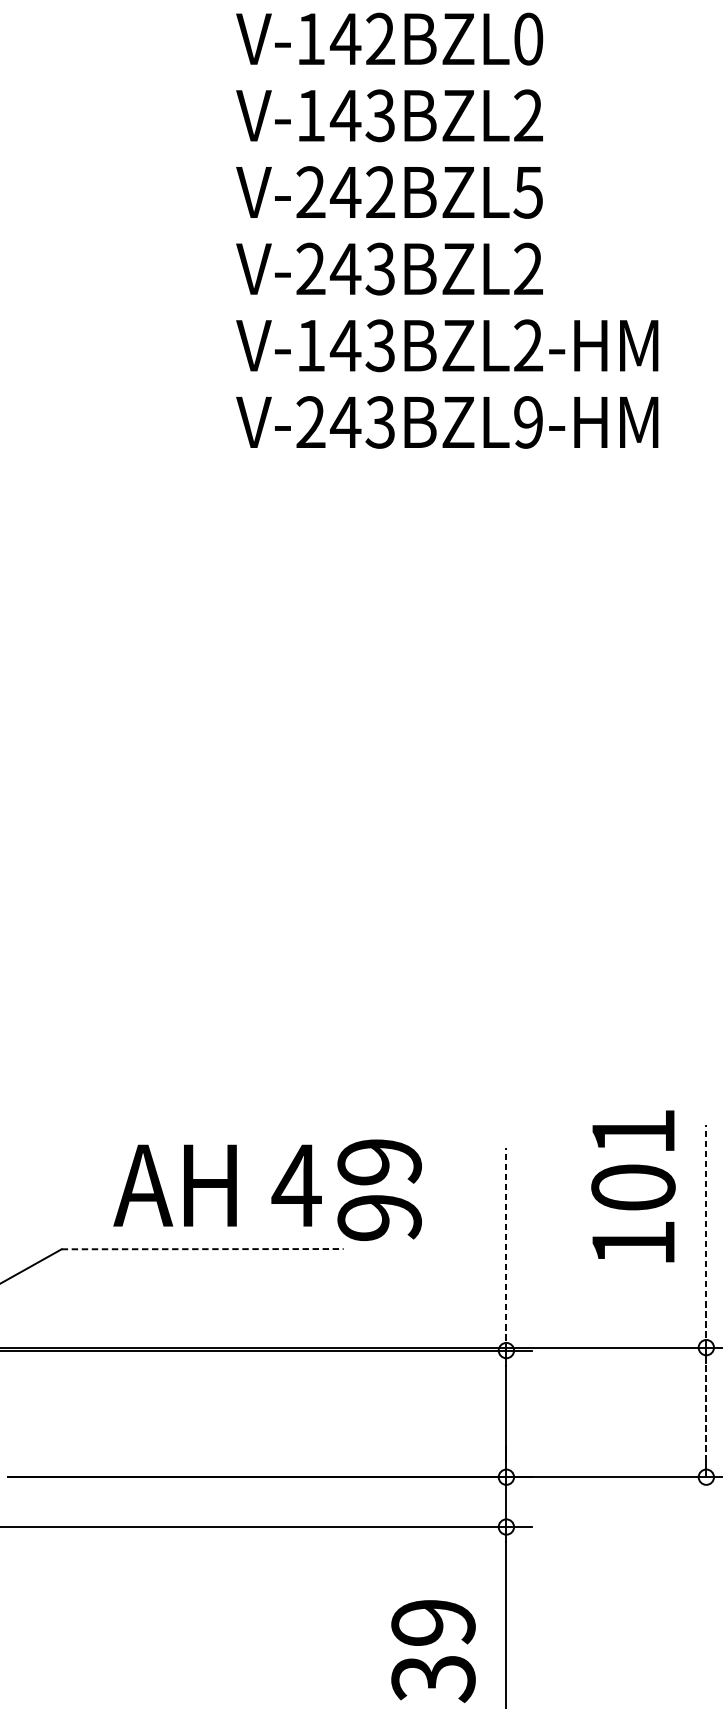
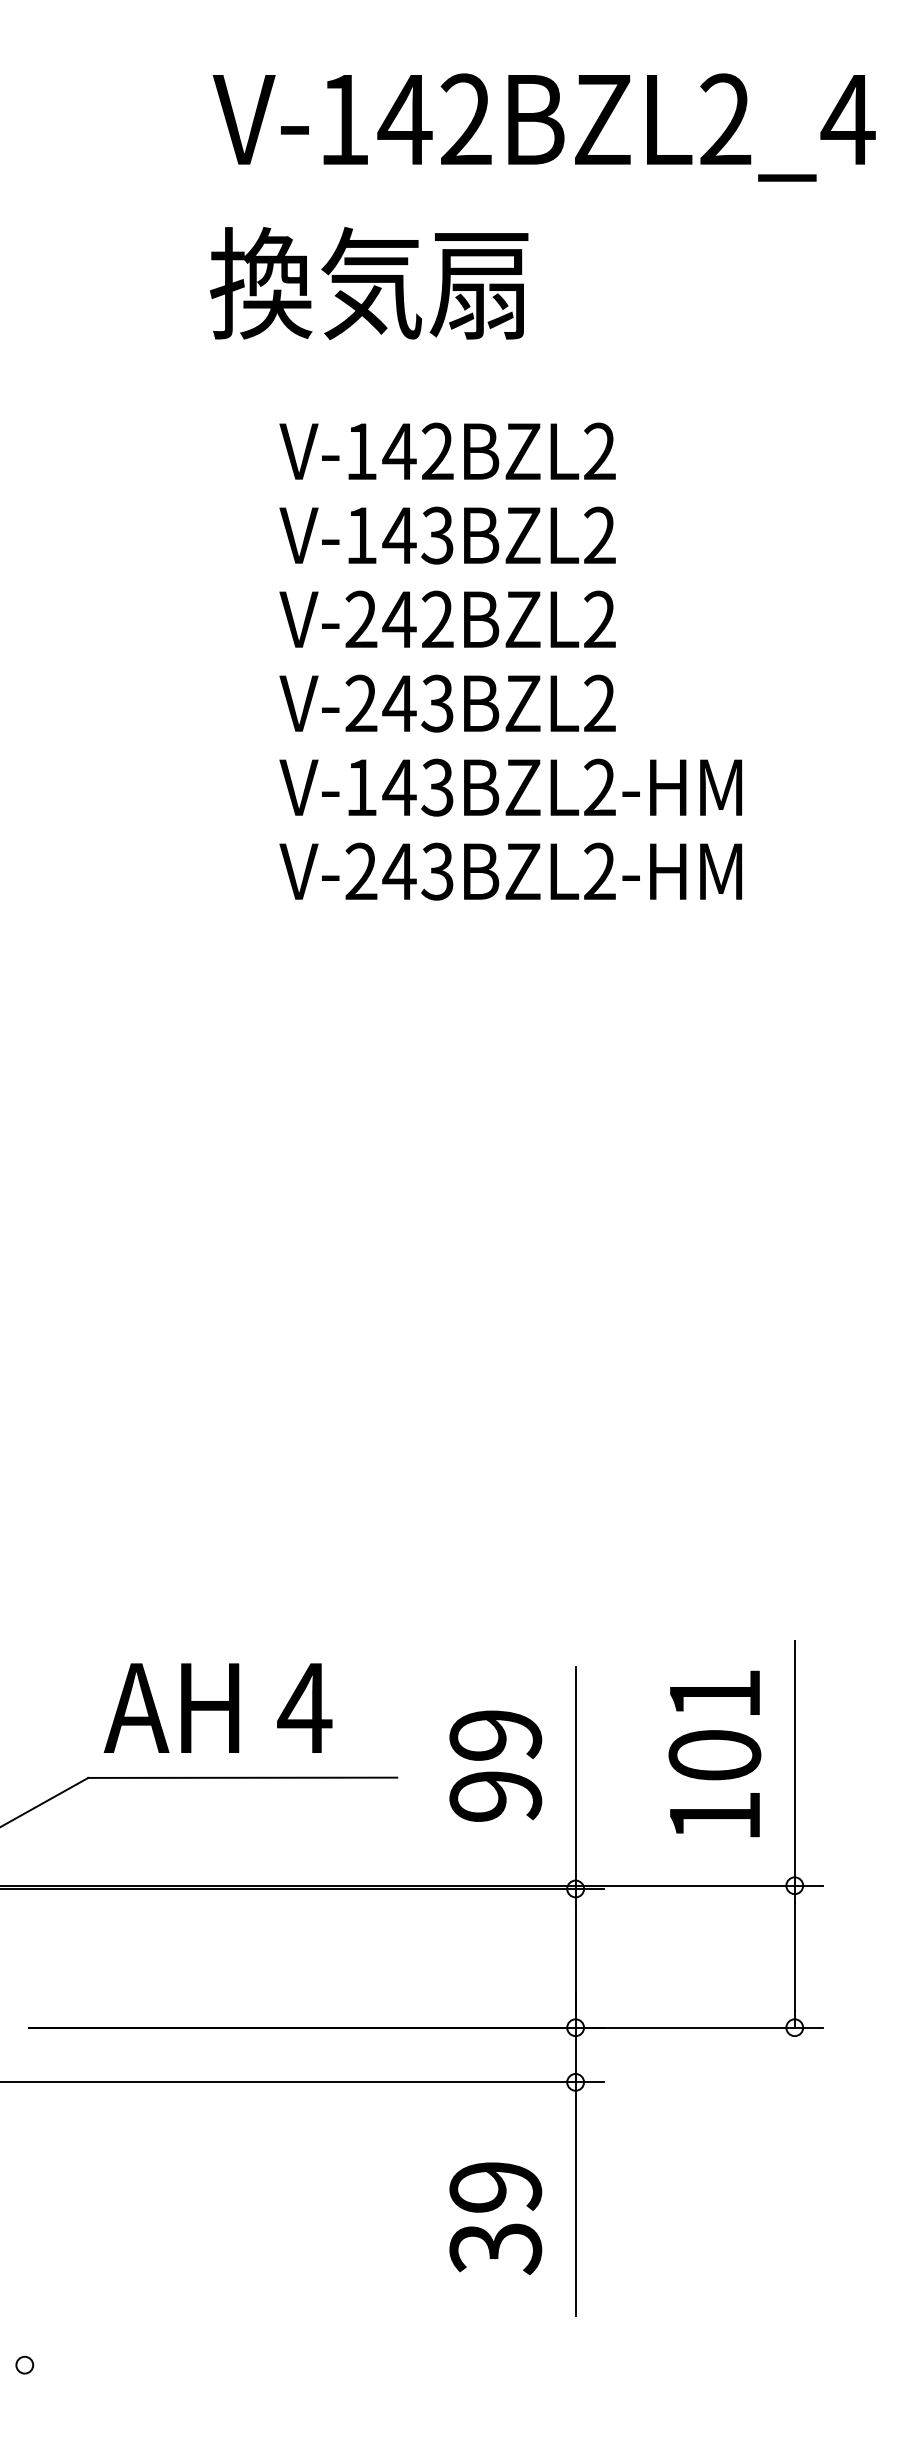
text: (528, 39) -> (599, 451), V-142BZL0 -> V-142BZL2
text: (528, 192) -> (599, 619), V-242BZL5 -> V-242BZL2
text: (528, 422) -> (599, 871), V-243BZL9-HM -> V-243BZL2-HM
text: (217, 1185) -> (217, 1707), moved
text: (633, 1185) -> (714, 1753), moved
text: (379, 1189) -> (495, 1765), moved
line: (706, 1236) -> (794, 1763), dashed -> solid
line: (202, 1248) -> (242, 1777), dashed -> solid
line: (506, 1249) -> (575, 1778), dashed -> solid
line: (706, 1412) -> (794, 1956), dashed -> solid

